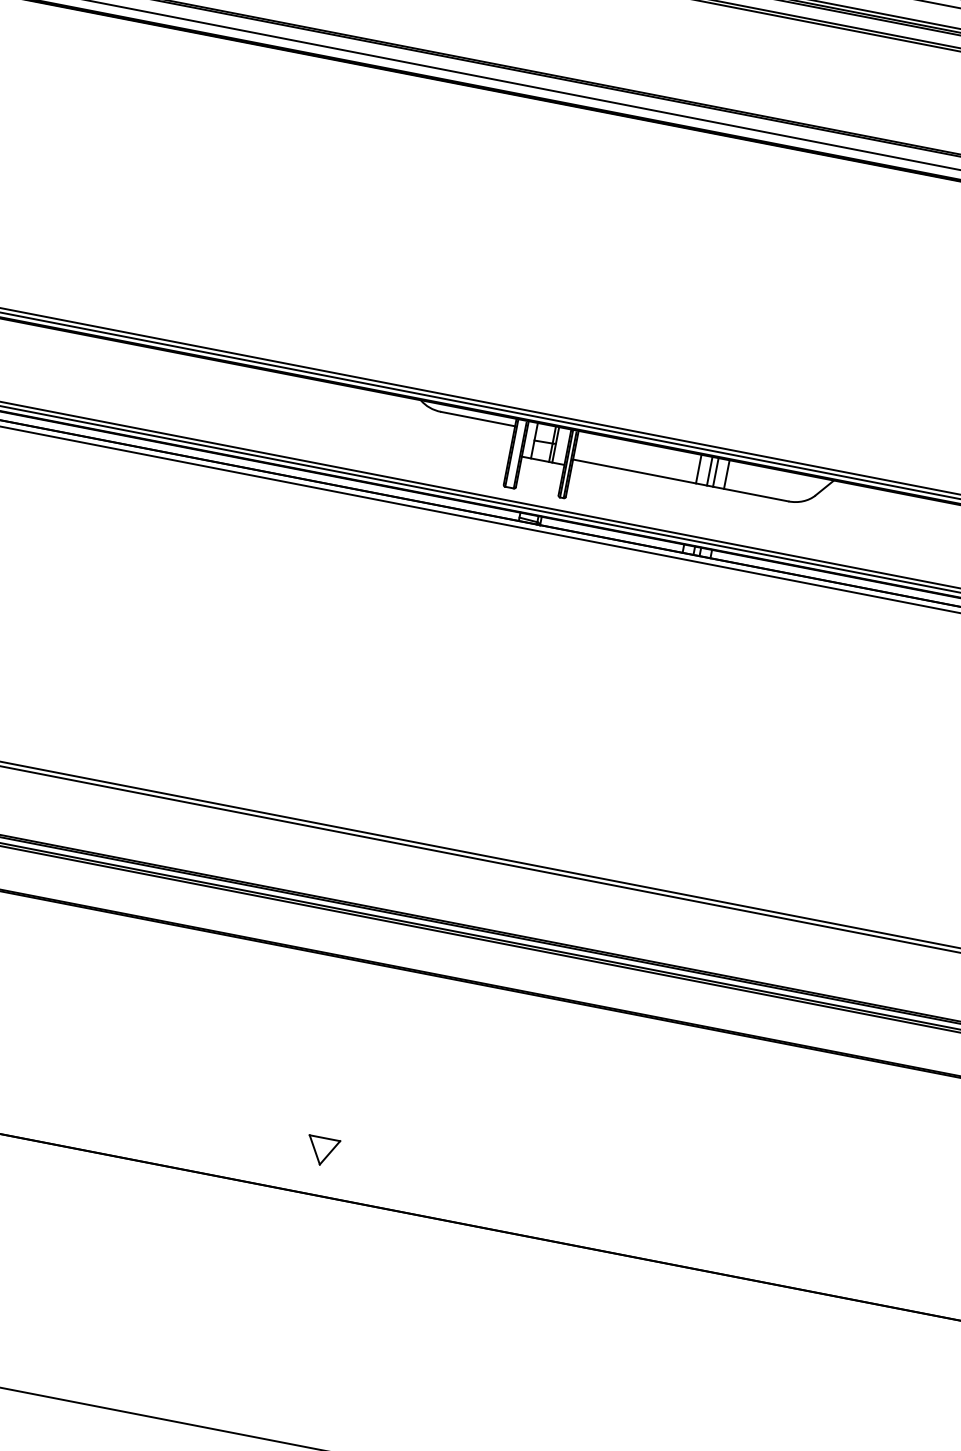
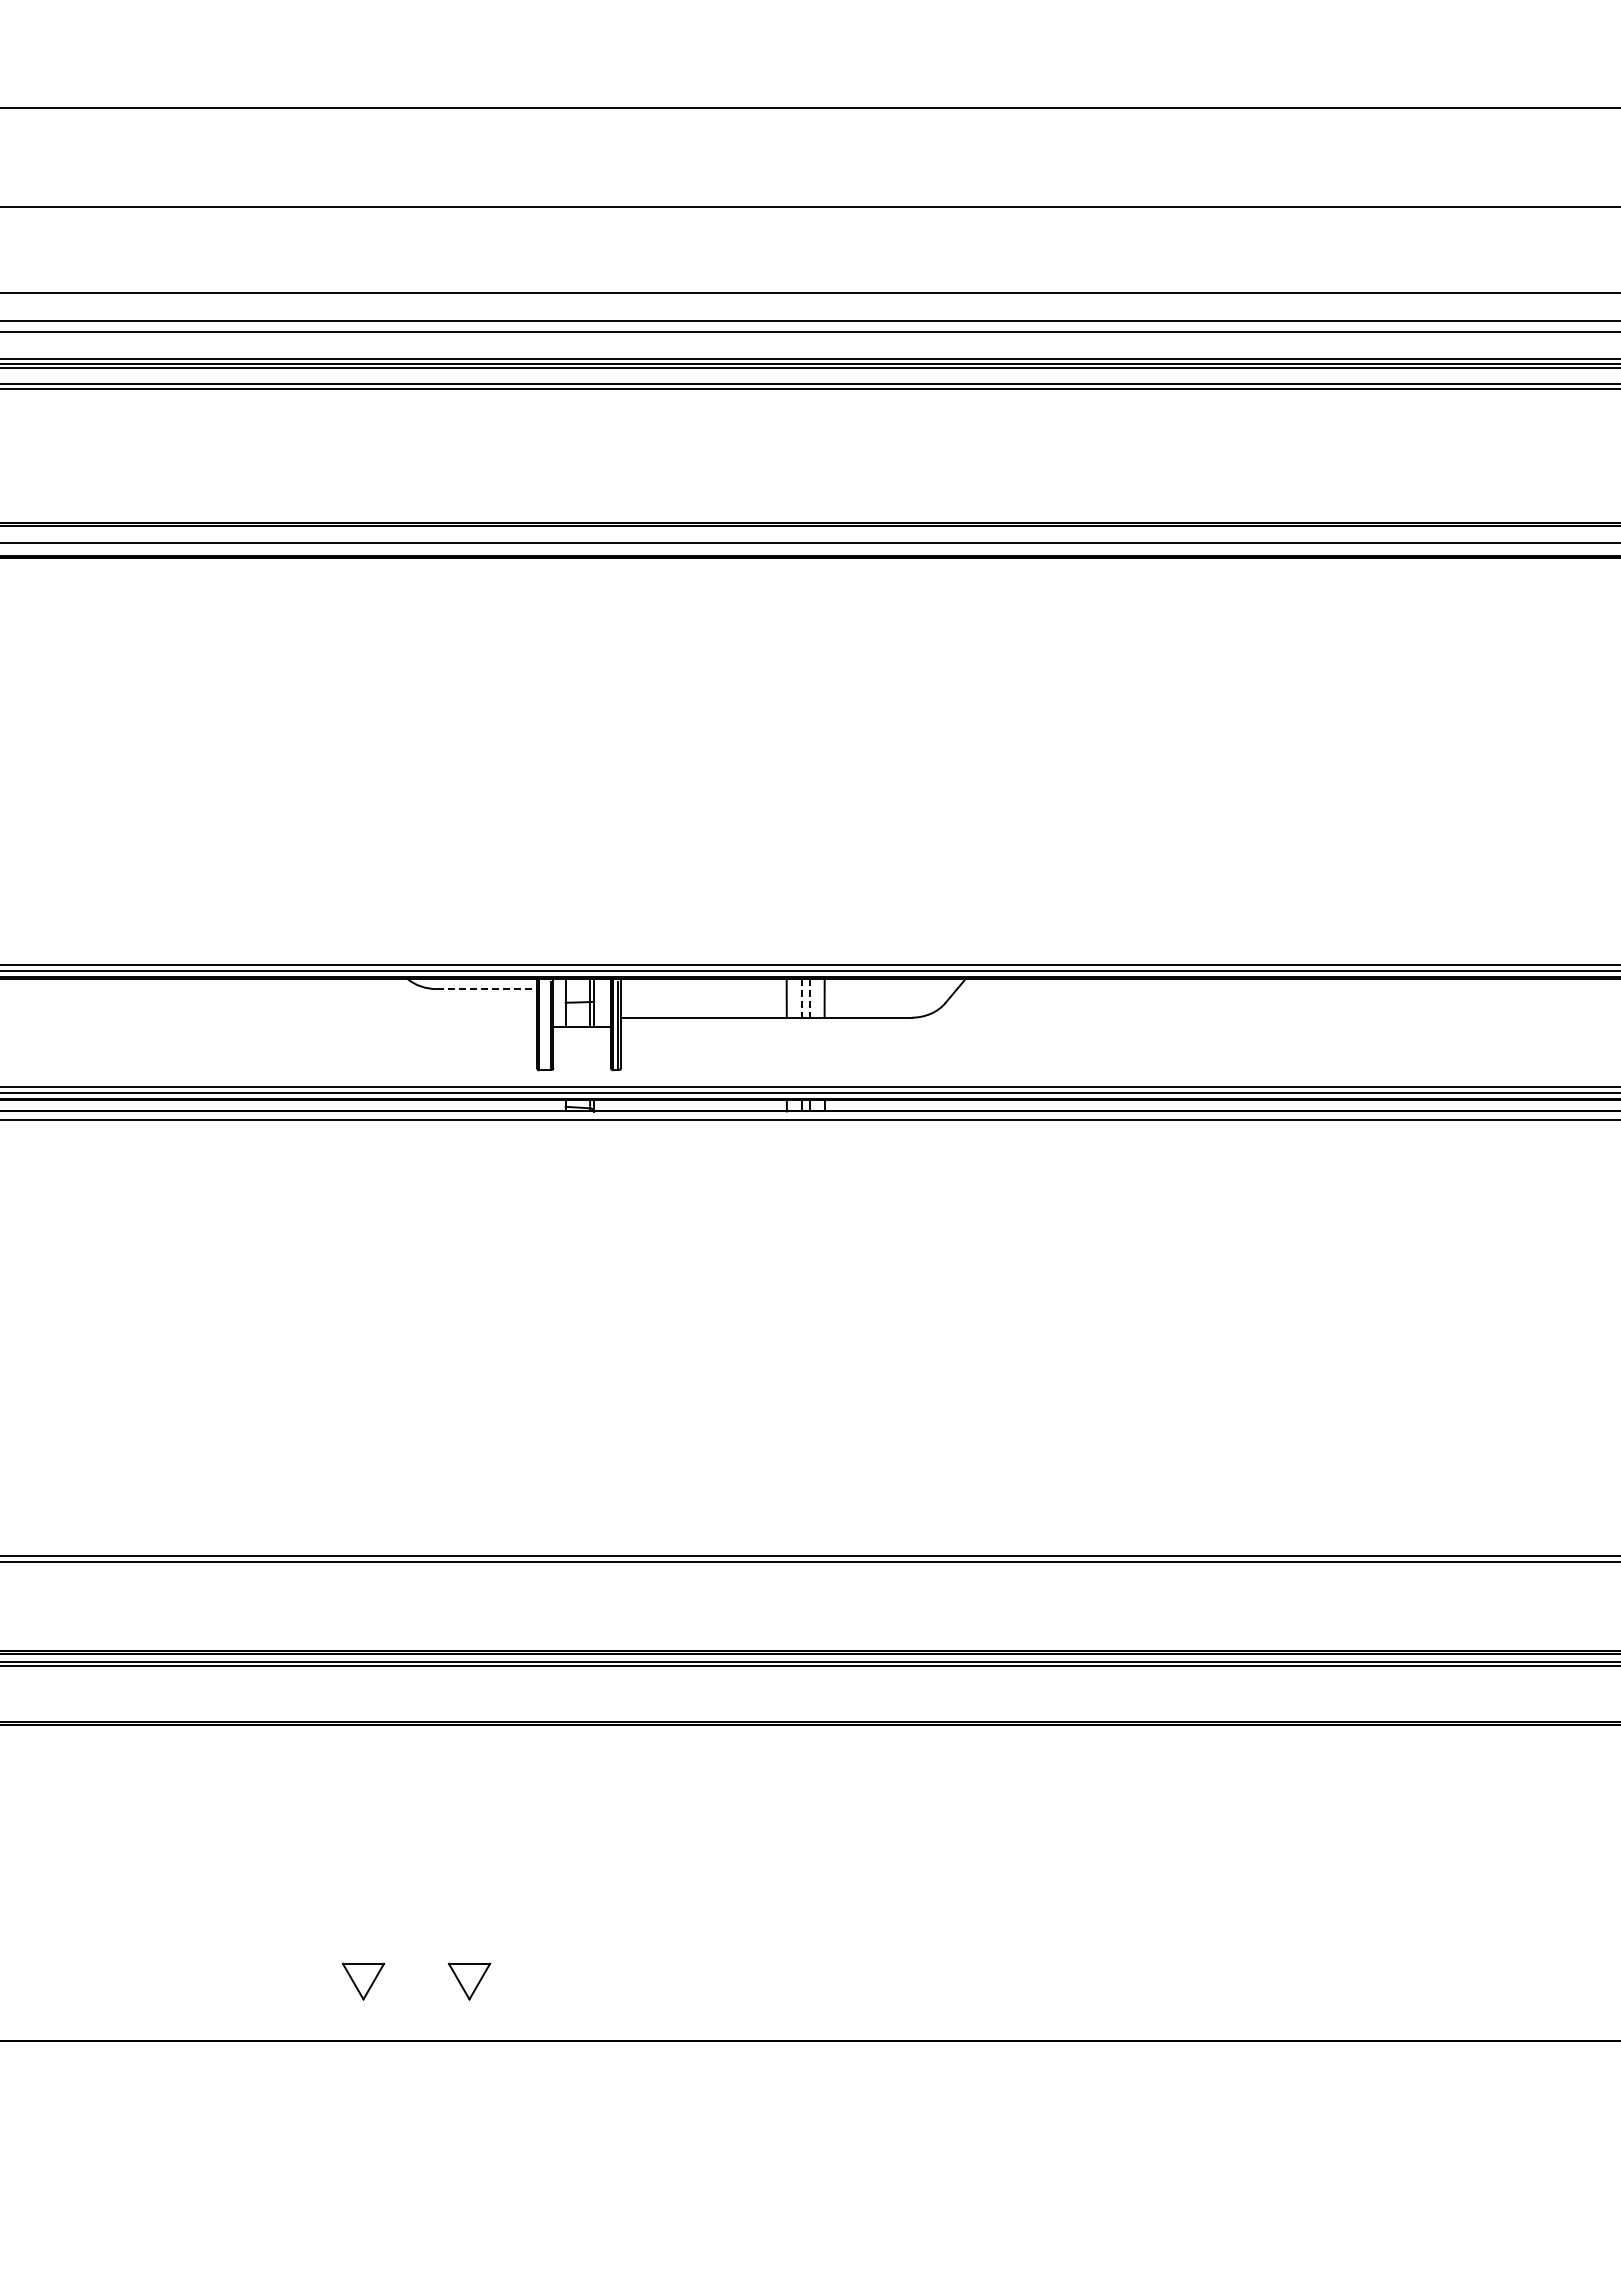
line: (478, 419) -> (487, 989), solid -> dashed
line: (709, 471) -> (801, 998), solid -> dashed
line: (715, 472) -> (809, 998), solid -> dashed
part: (243, 1136) -> (363, 1981), added

